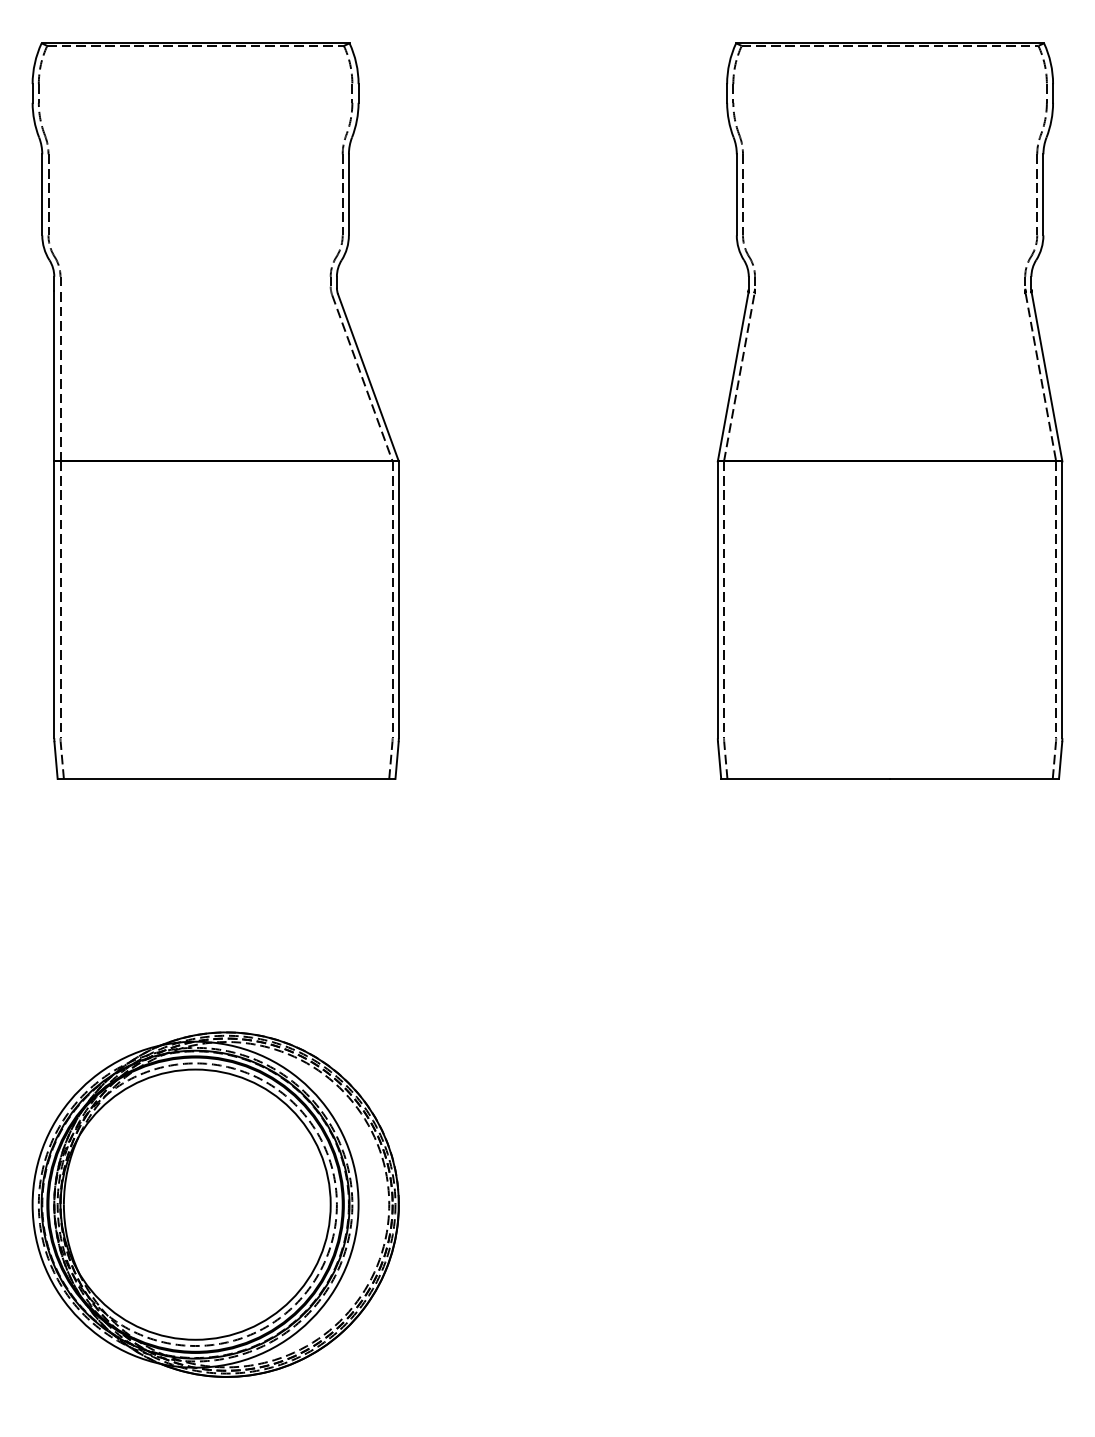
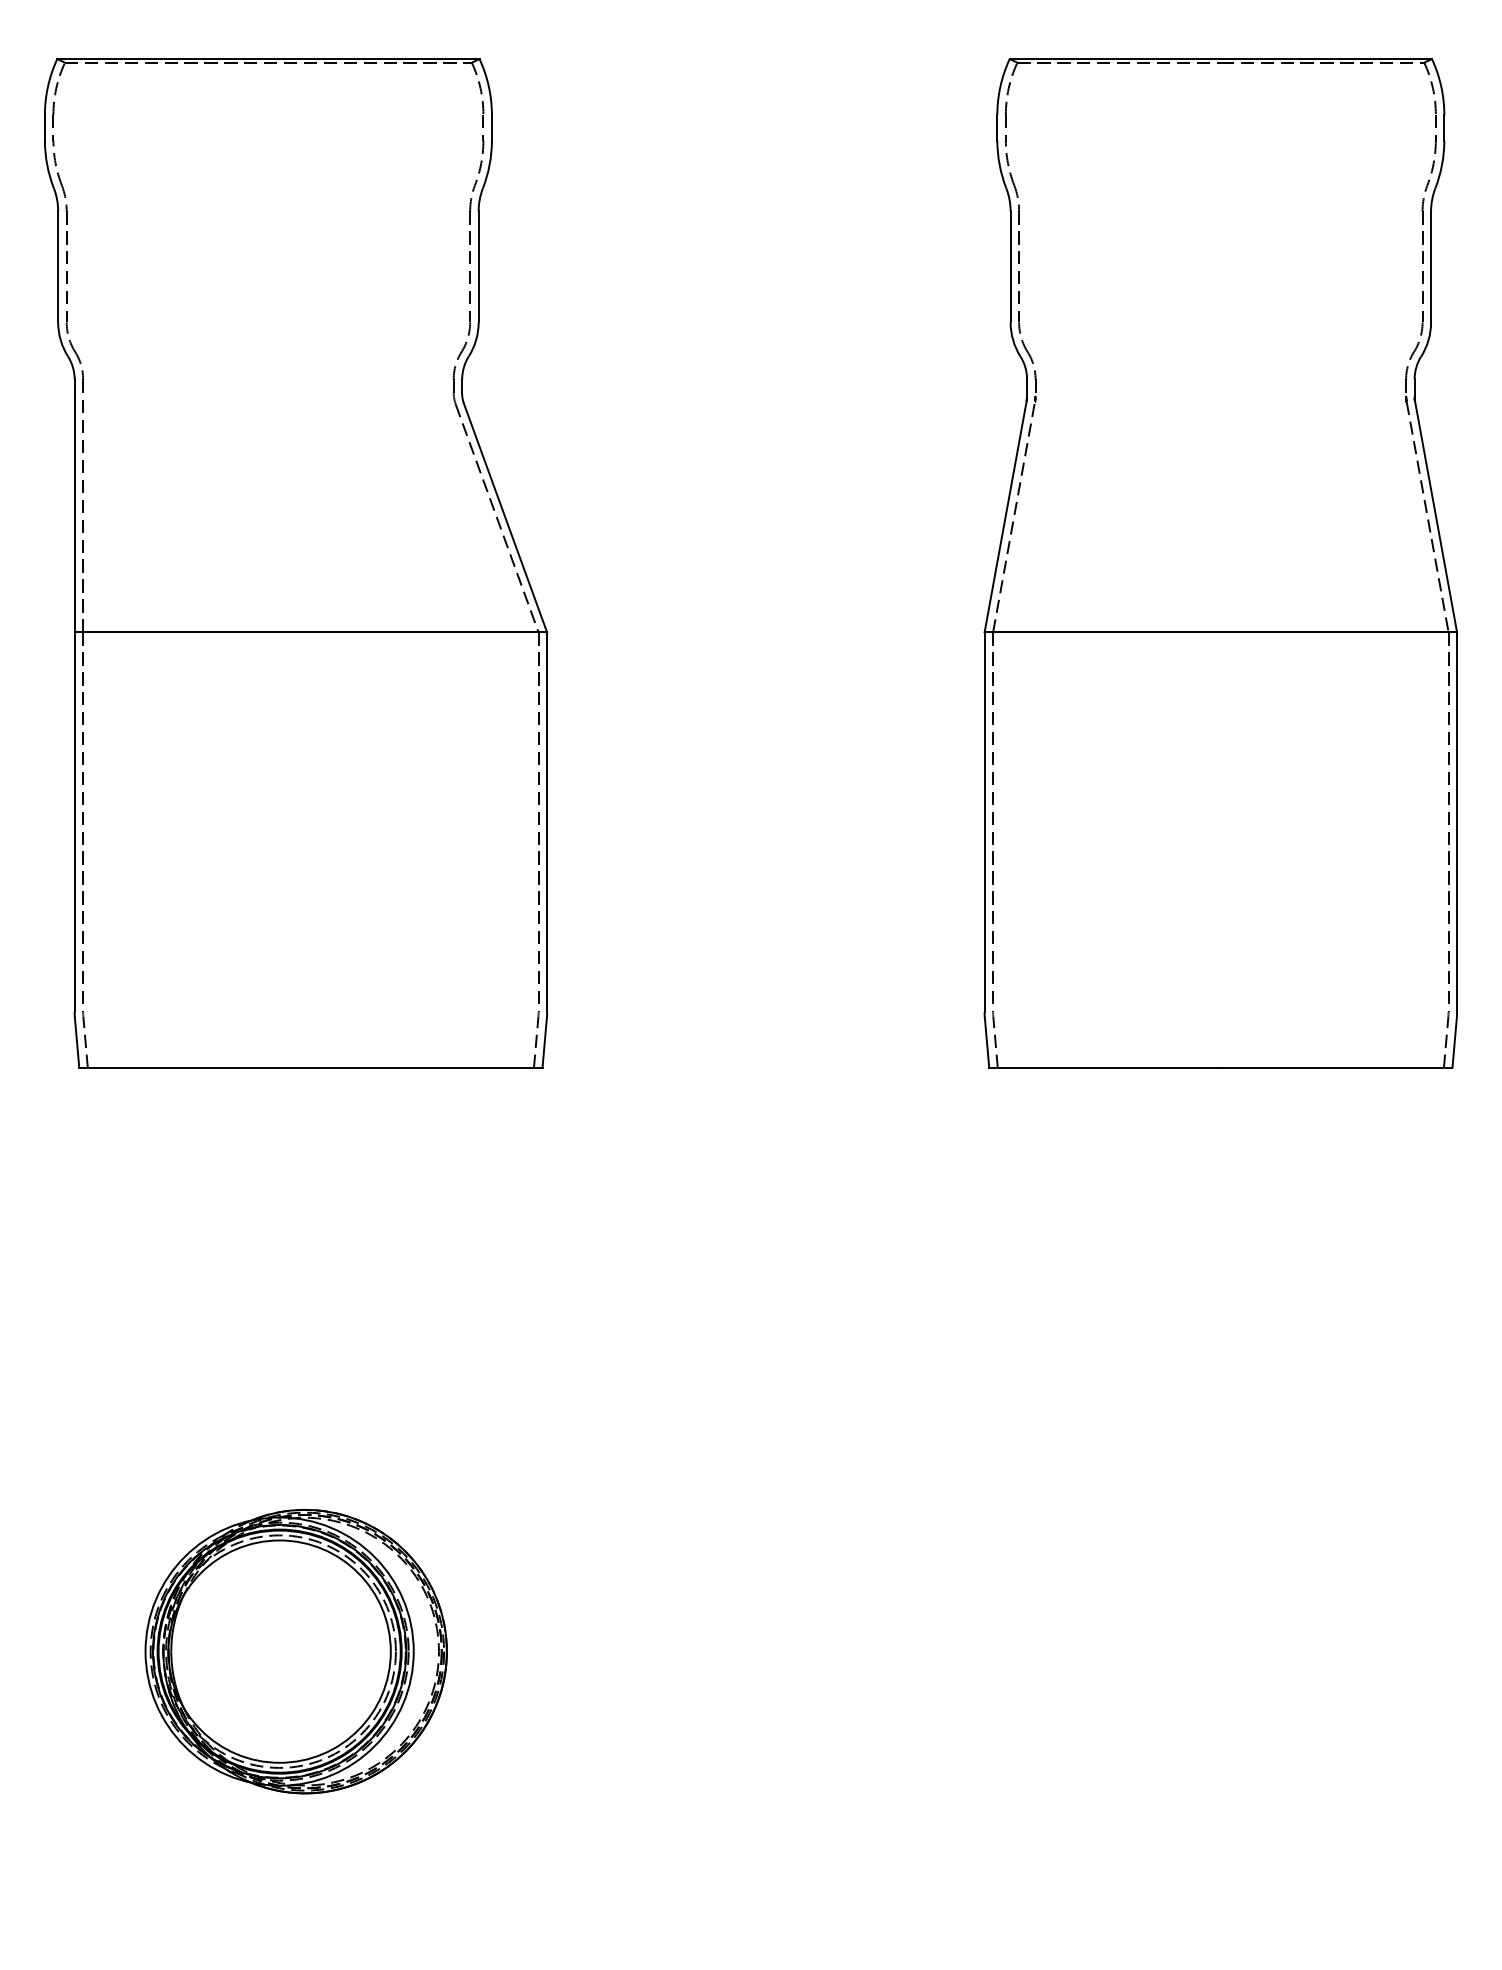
part: (216, 1204) -> (296, 1651), size x0.6

